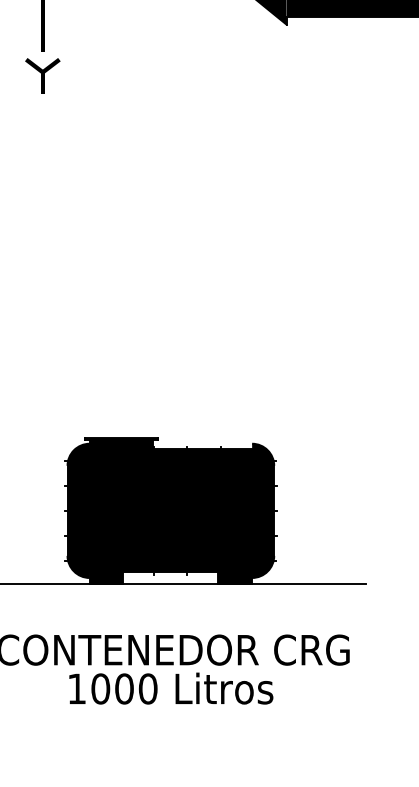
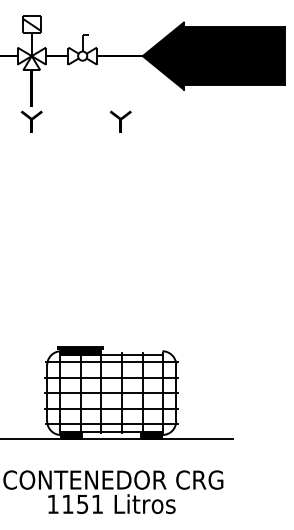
part: (184, 75) -> (120, 121), added
fill: (170, 511) -> (111, 393), removed
text: (124, 689) -> (82, 504), 1000 -> 1151

